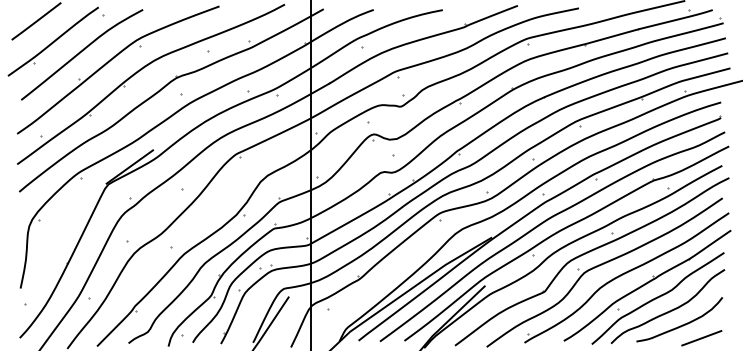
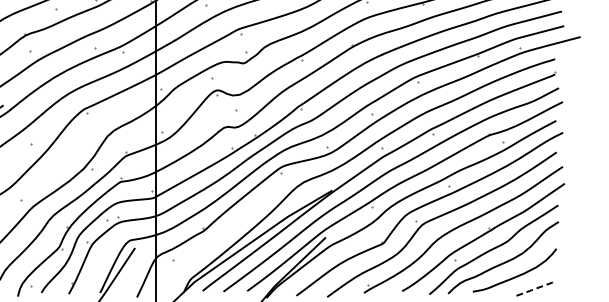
line: (702, 338) -> (537, 288), solid -> dashed

